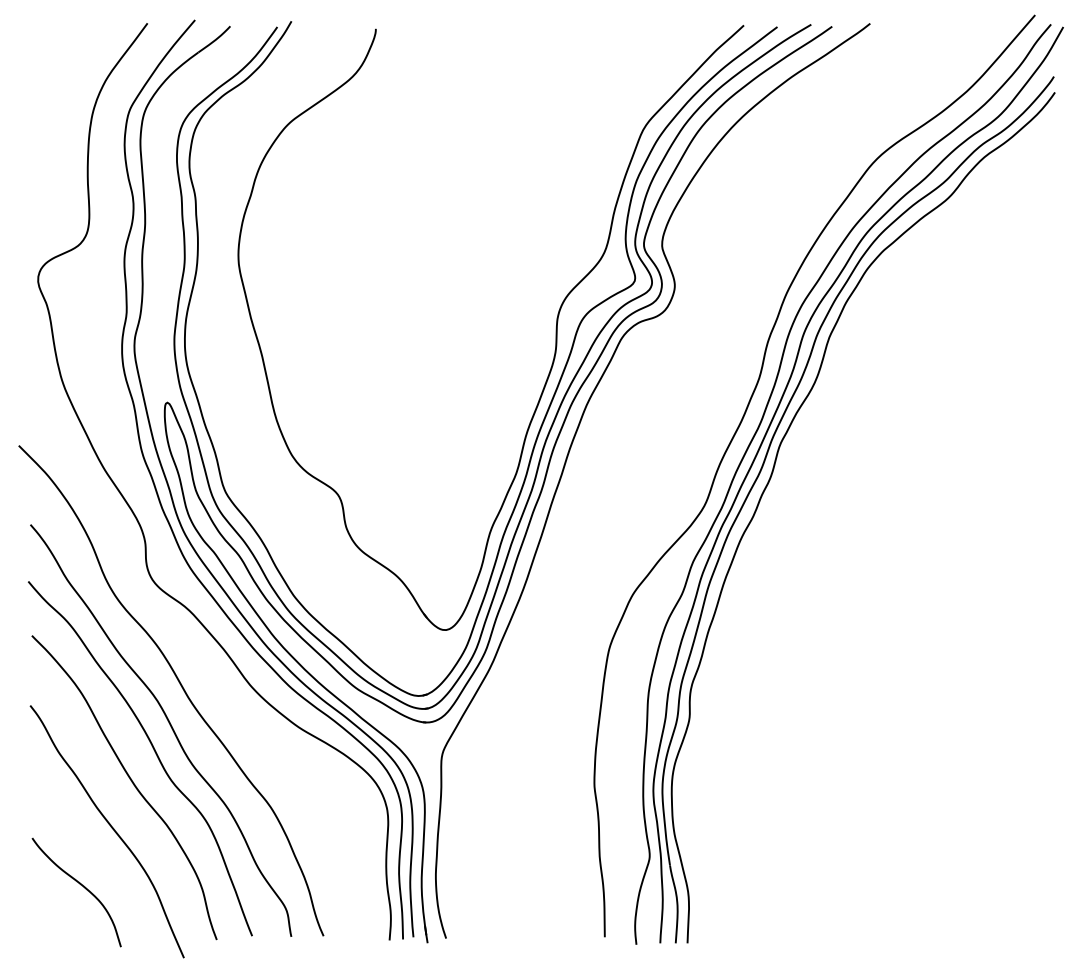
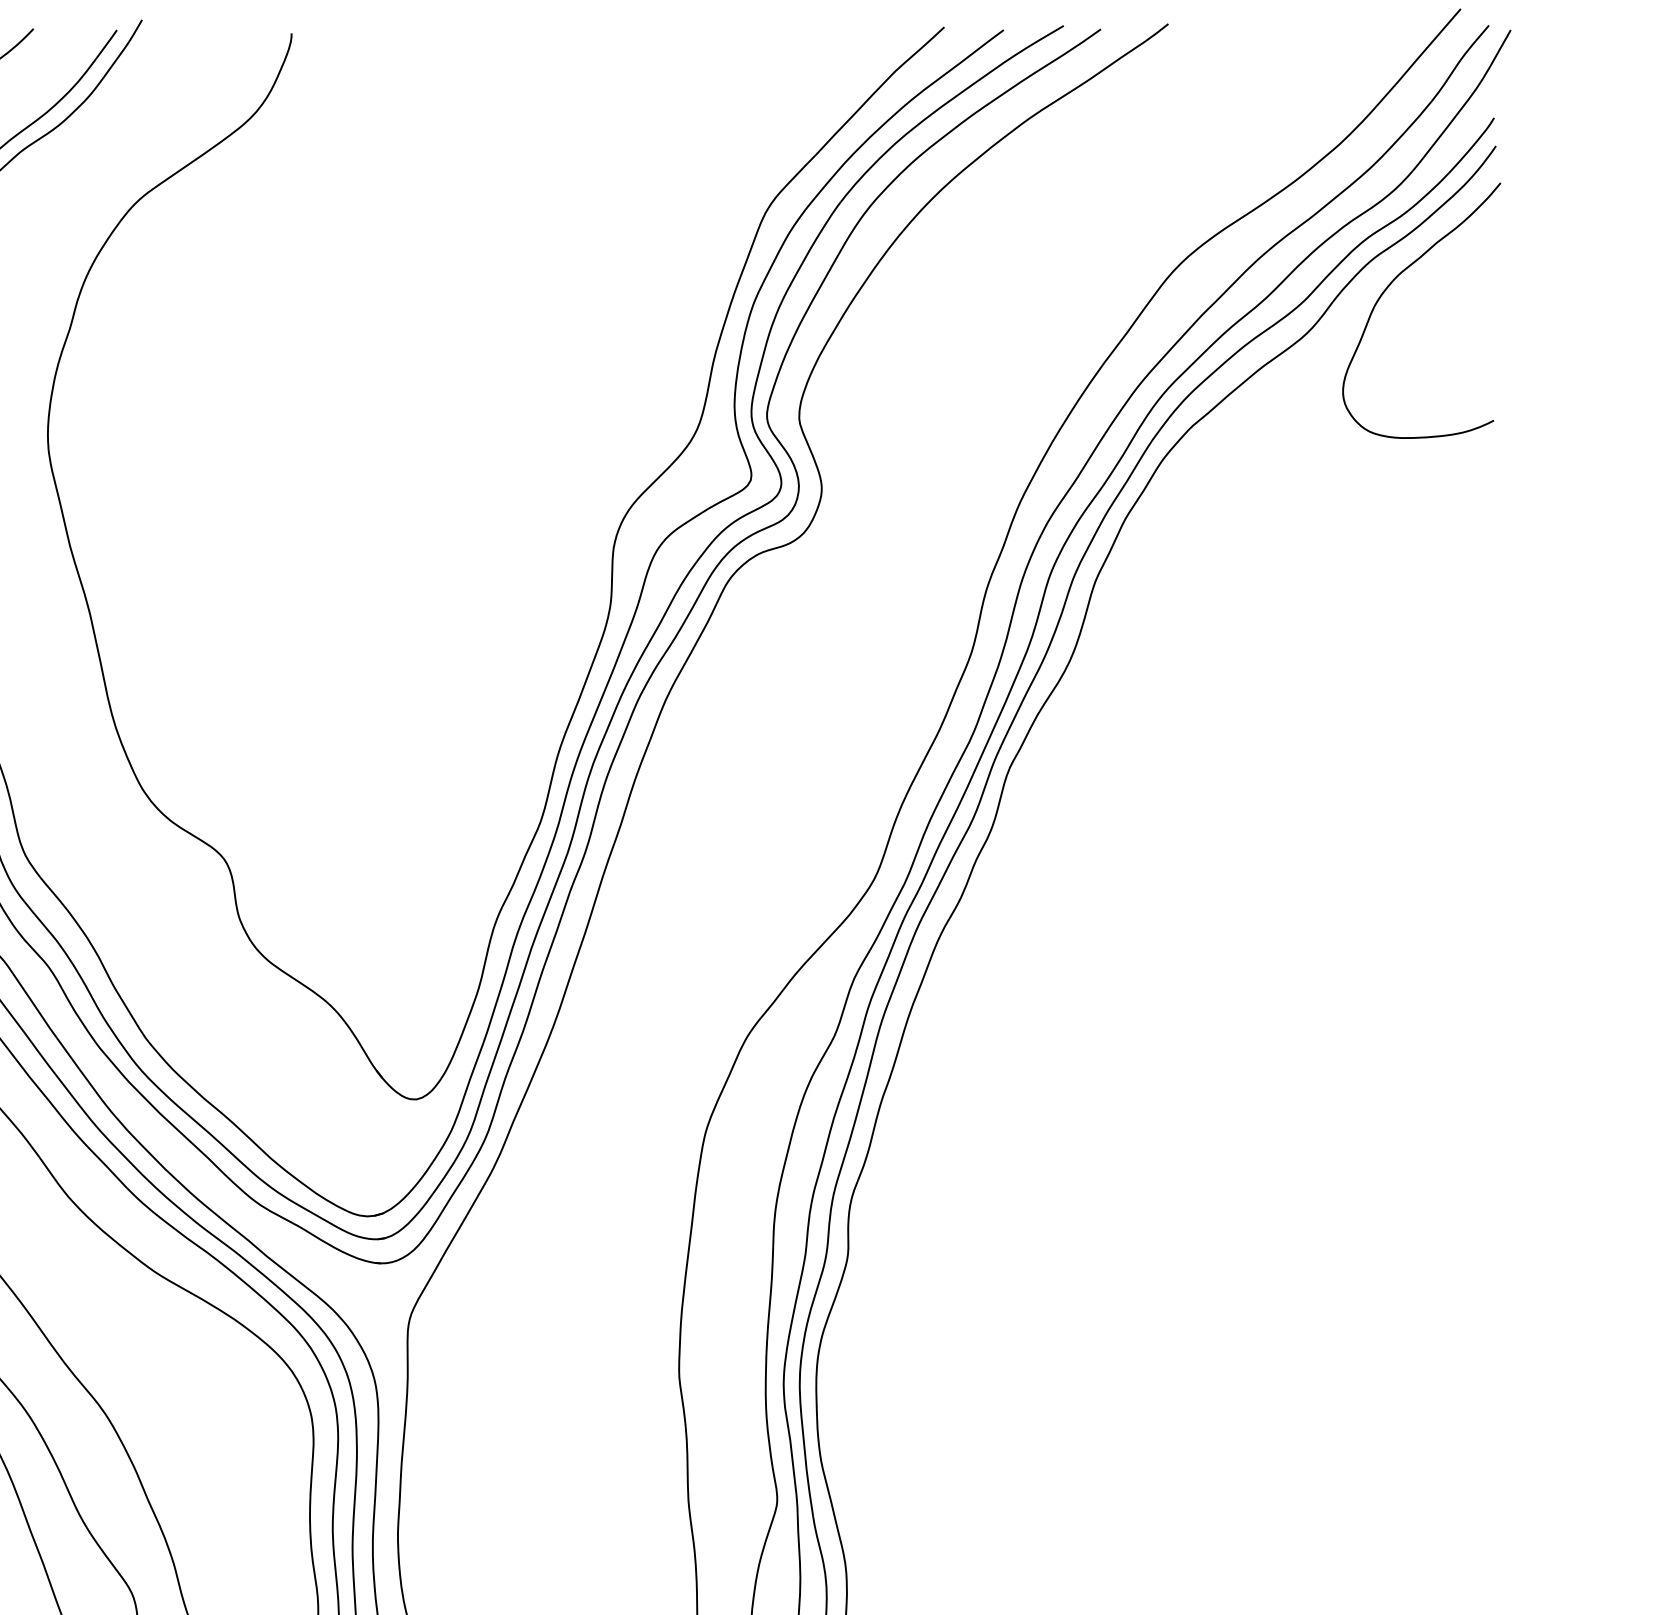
curve: (997, 169) -> (1393, 282), added

